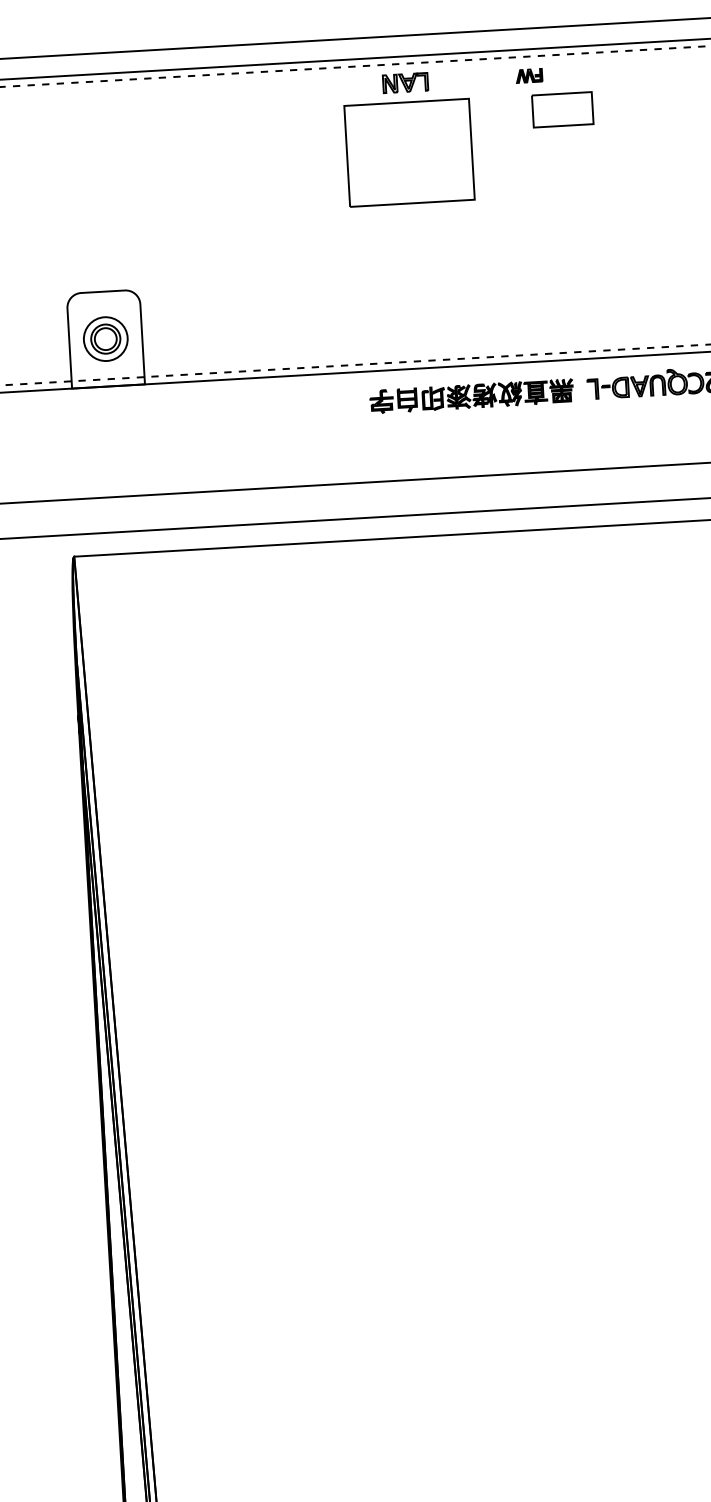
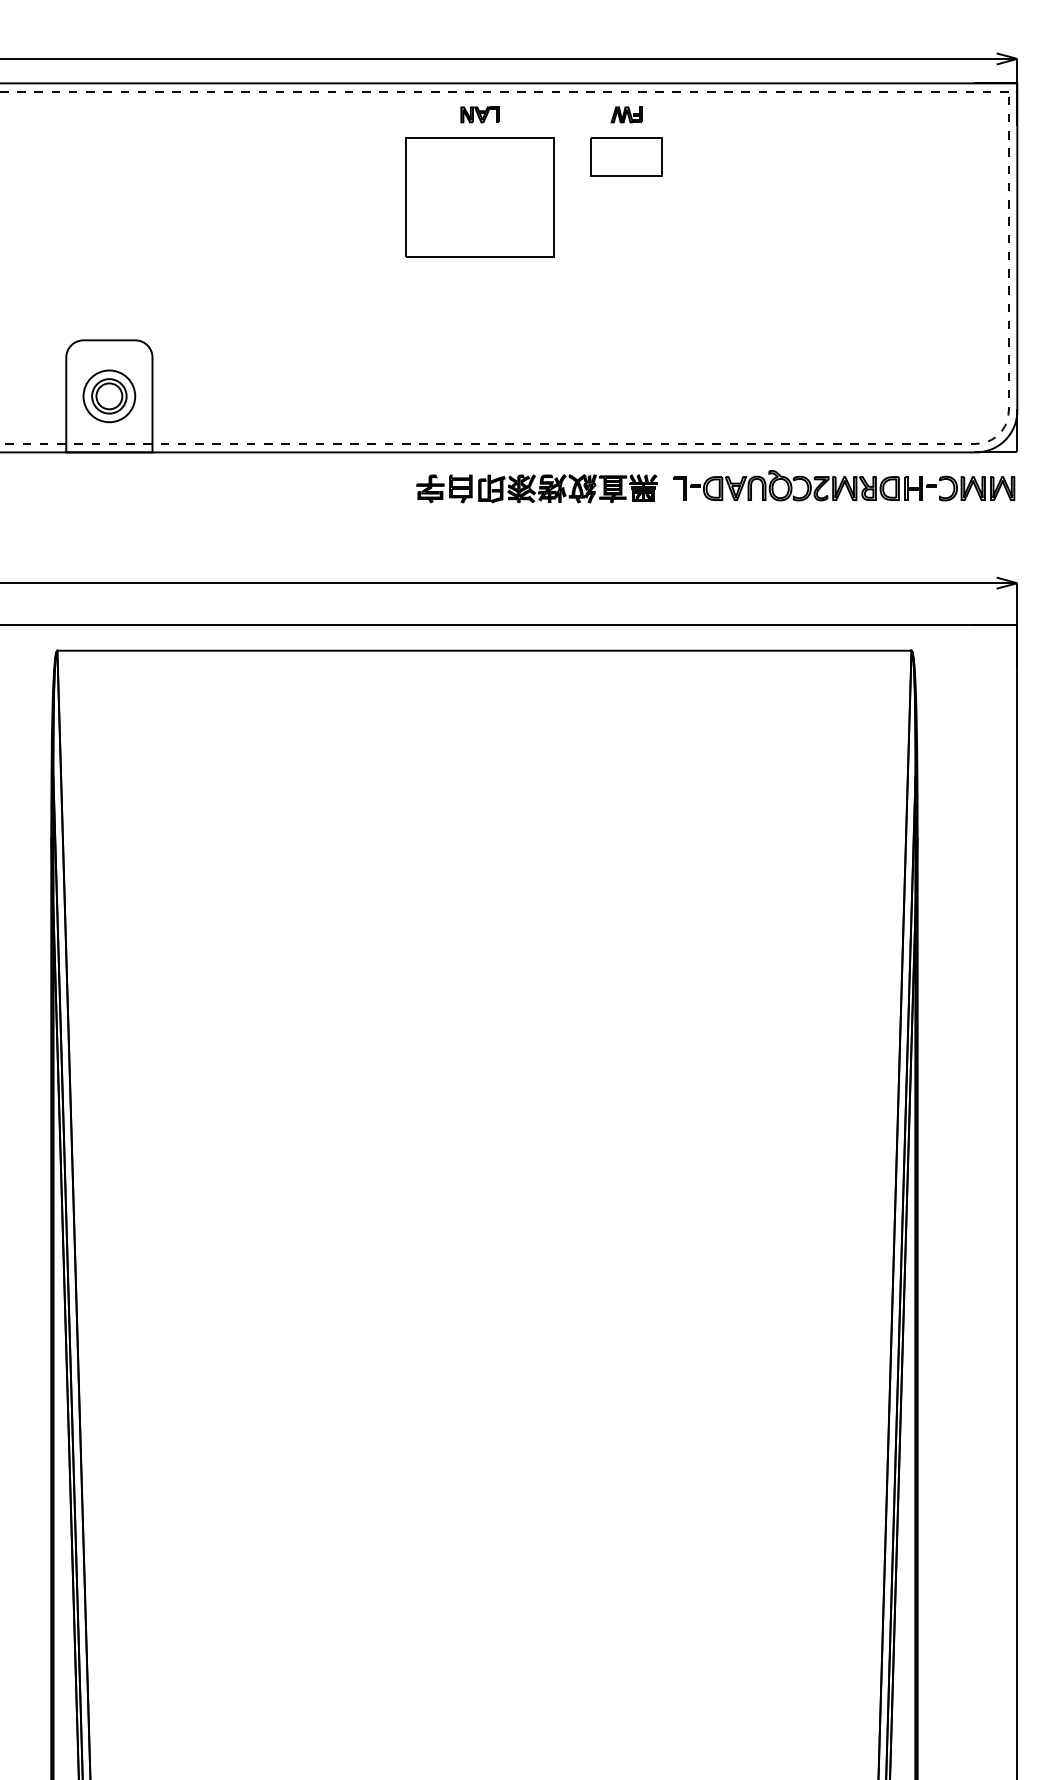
part: (404, 82) -> (479, 114), size x0.71
part: (562, 109) -> (626, 156), moved

